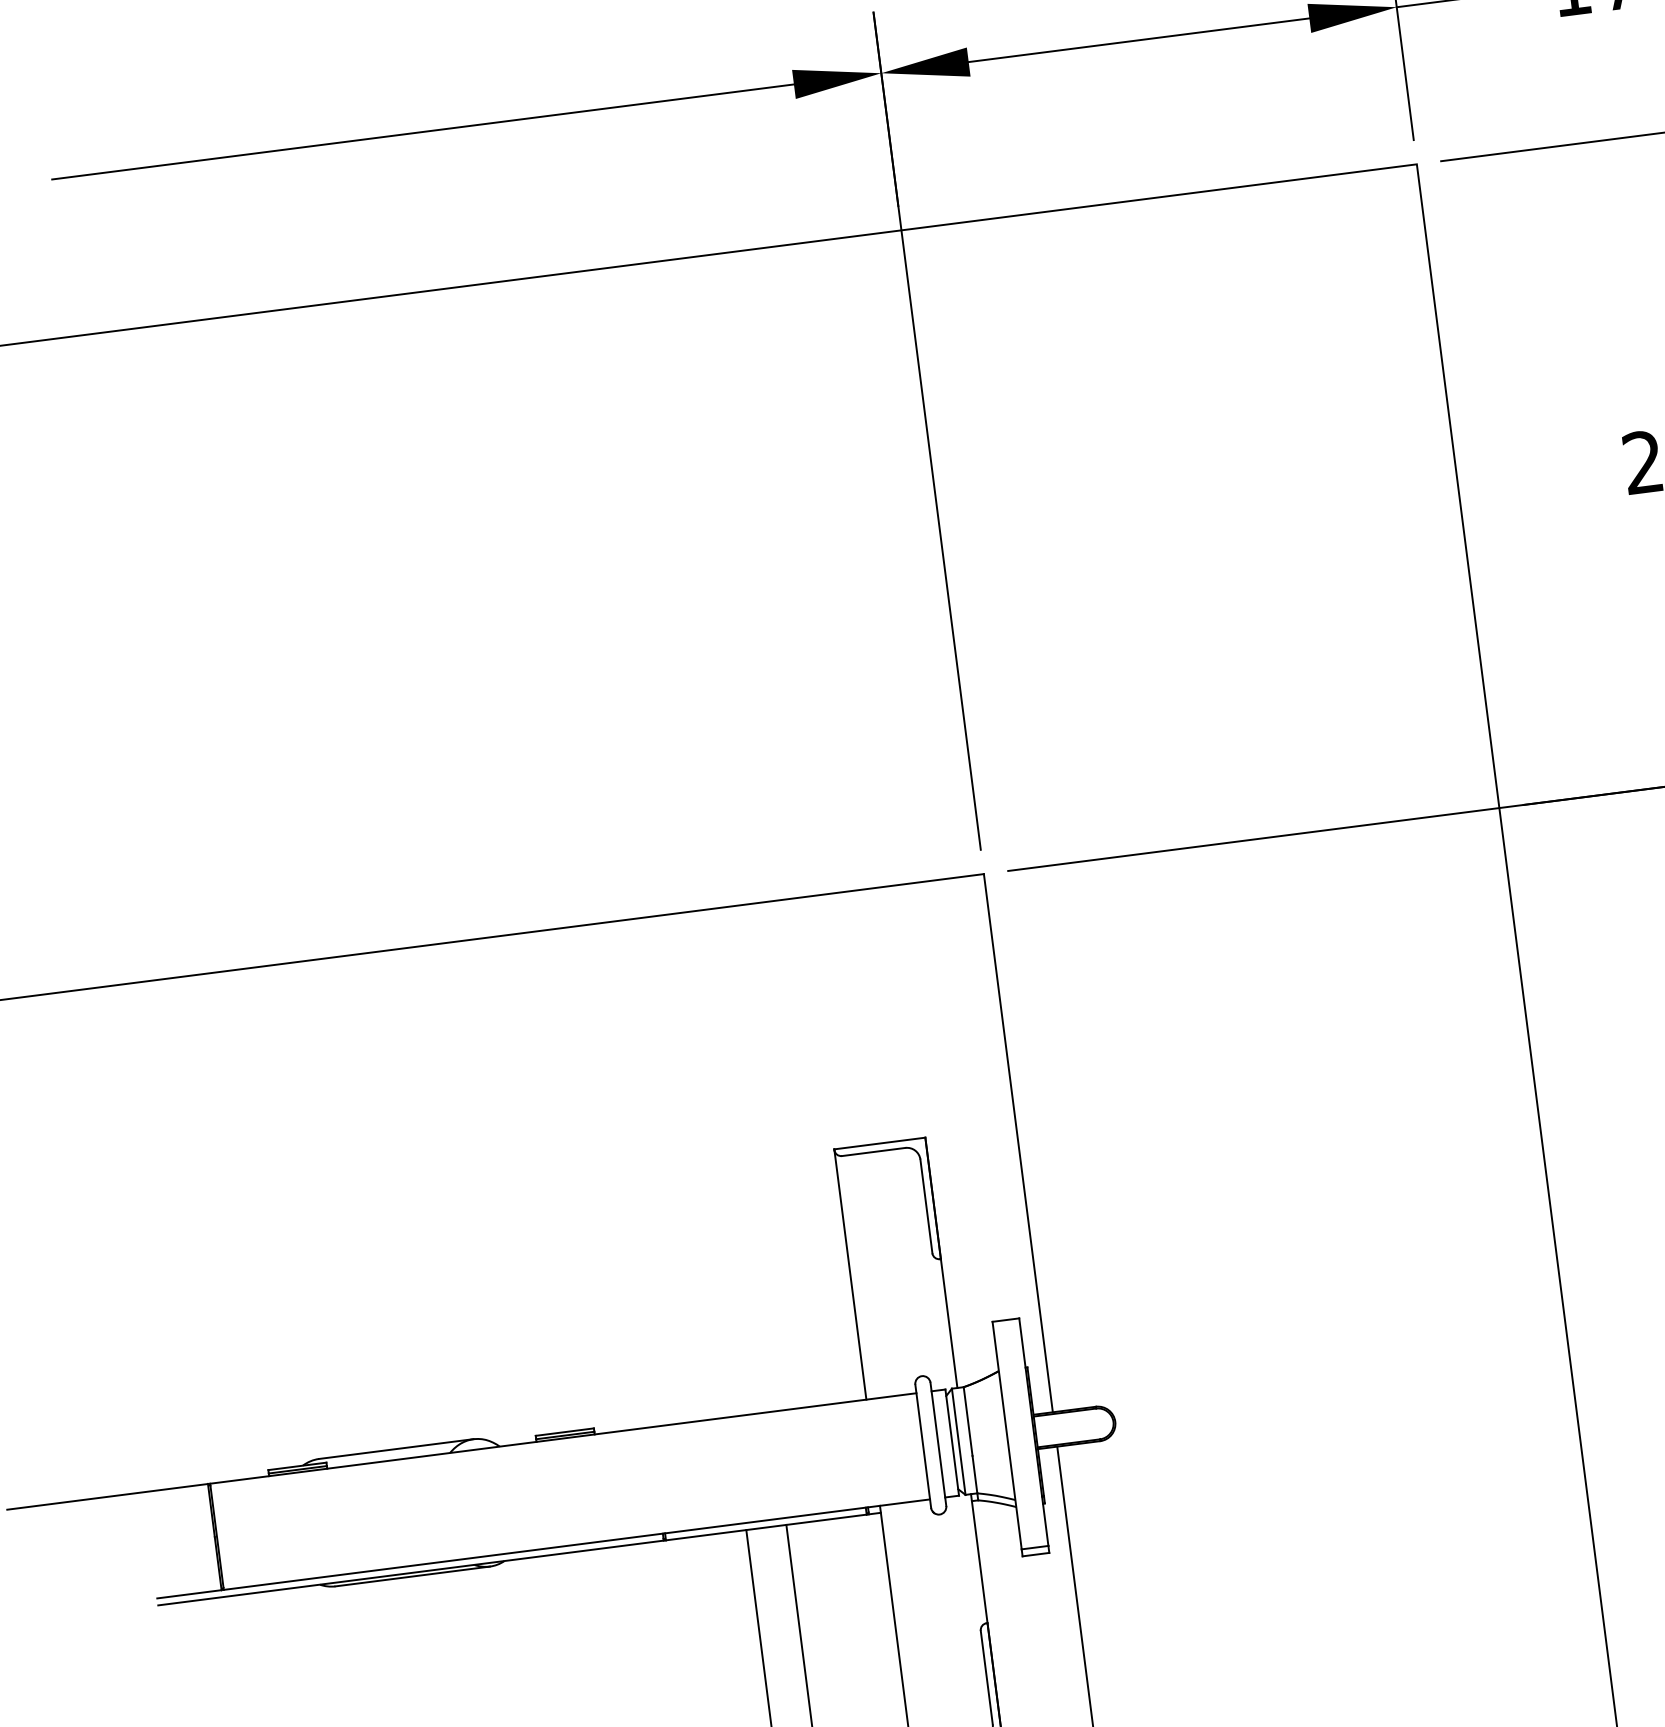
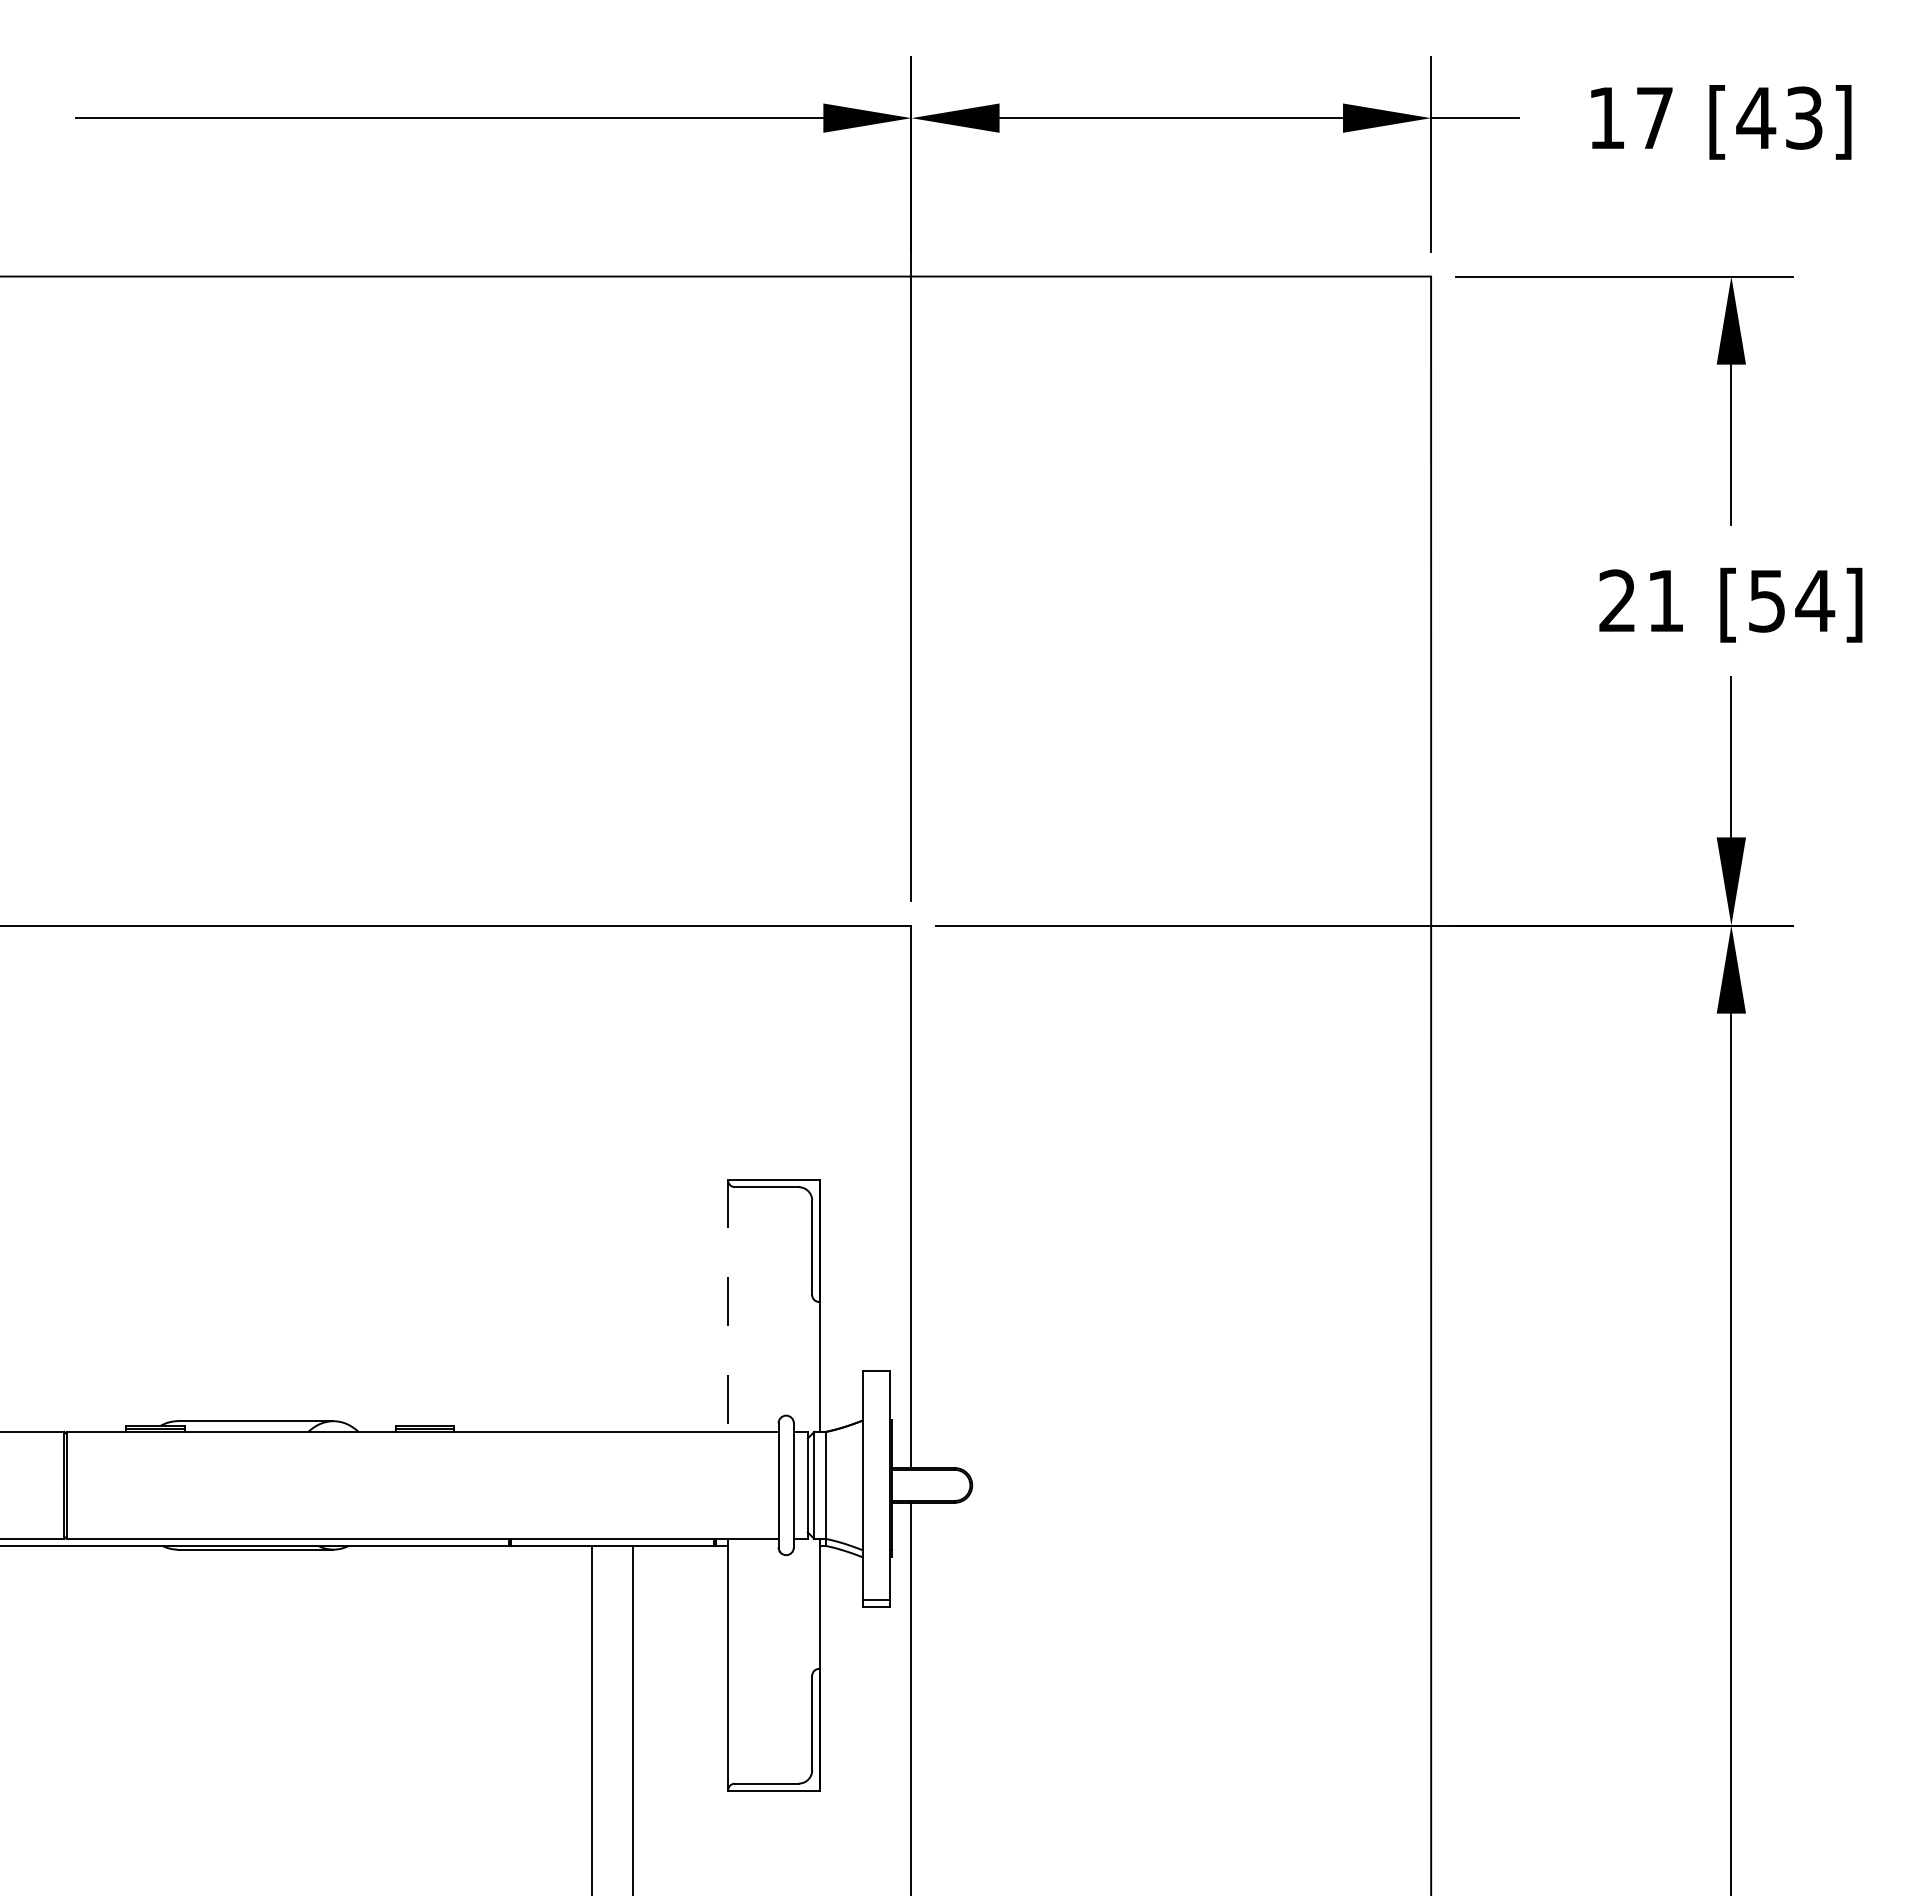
line: (850, 1275) -> (728, 1306), solid -> dashed

